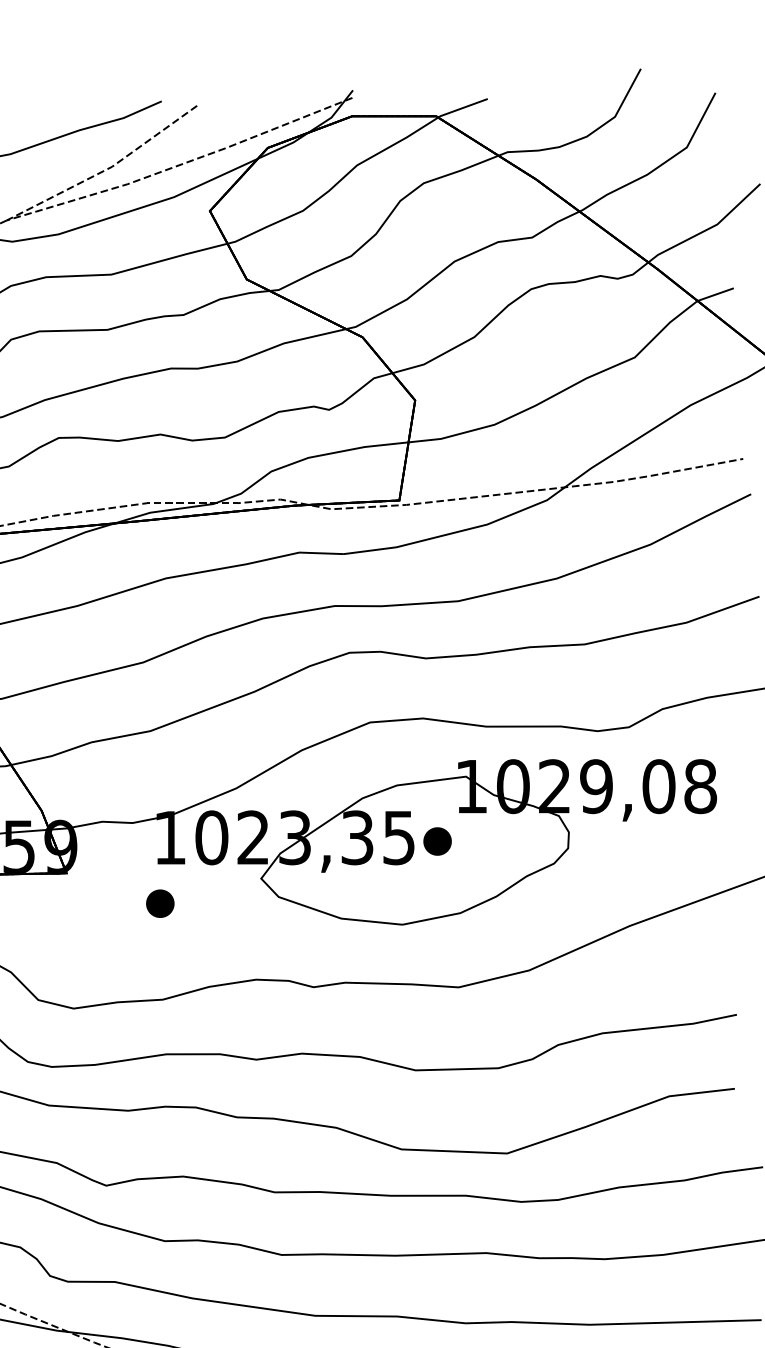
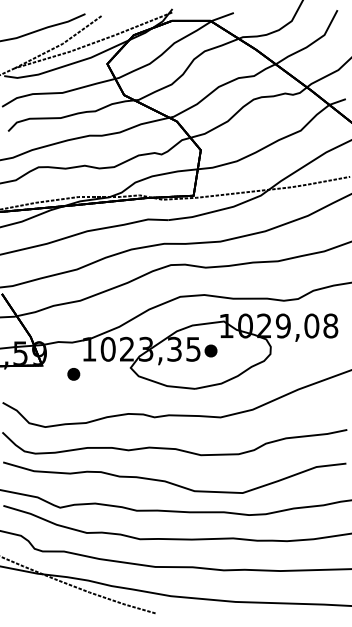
part: (159, 904) -> (73, 374), moved

